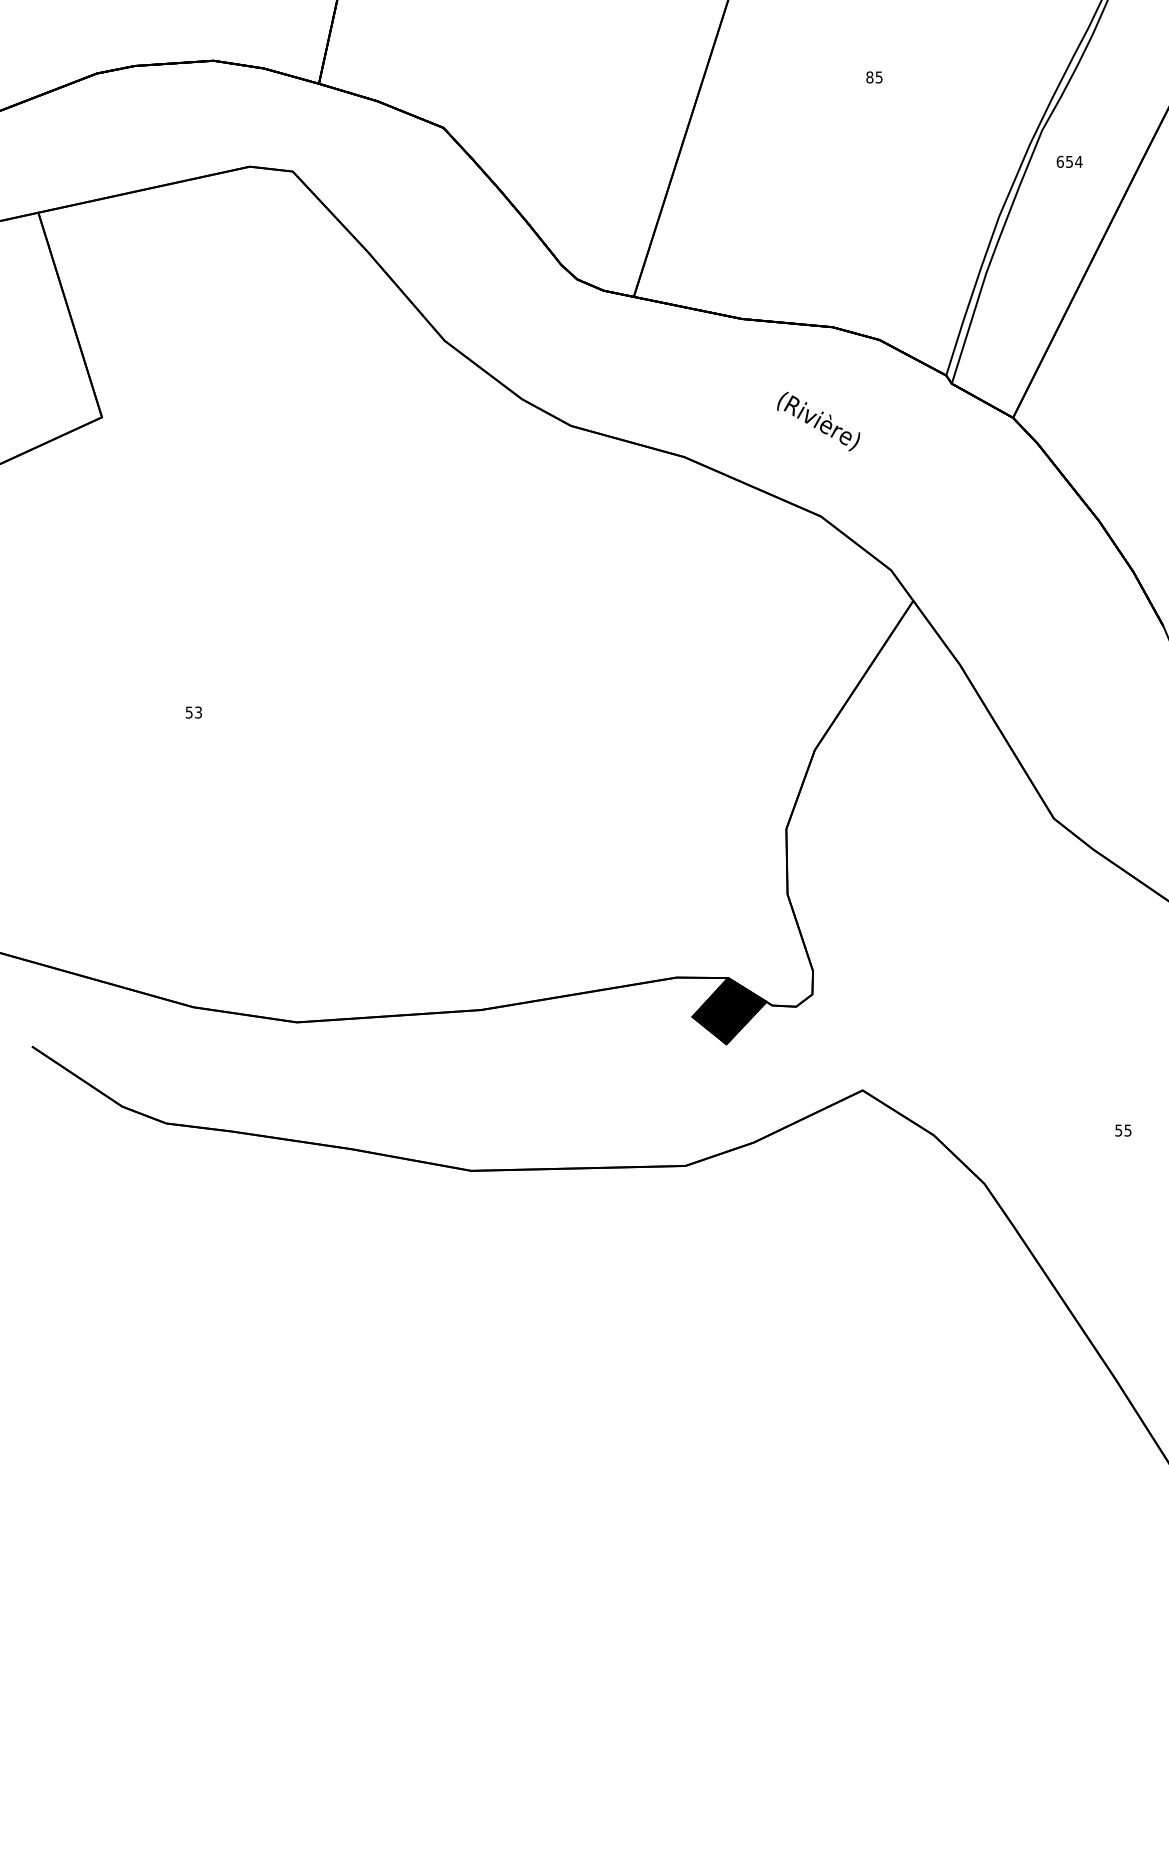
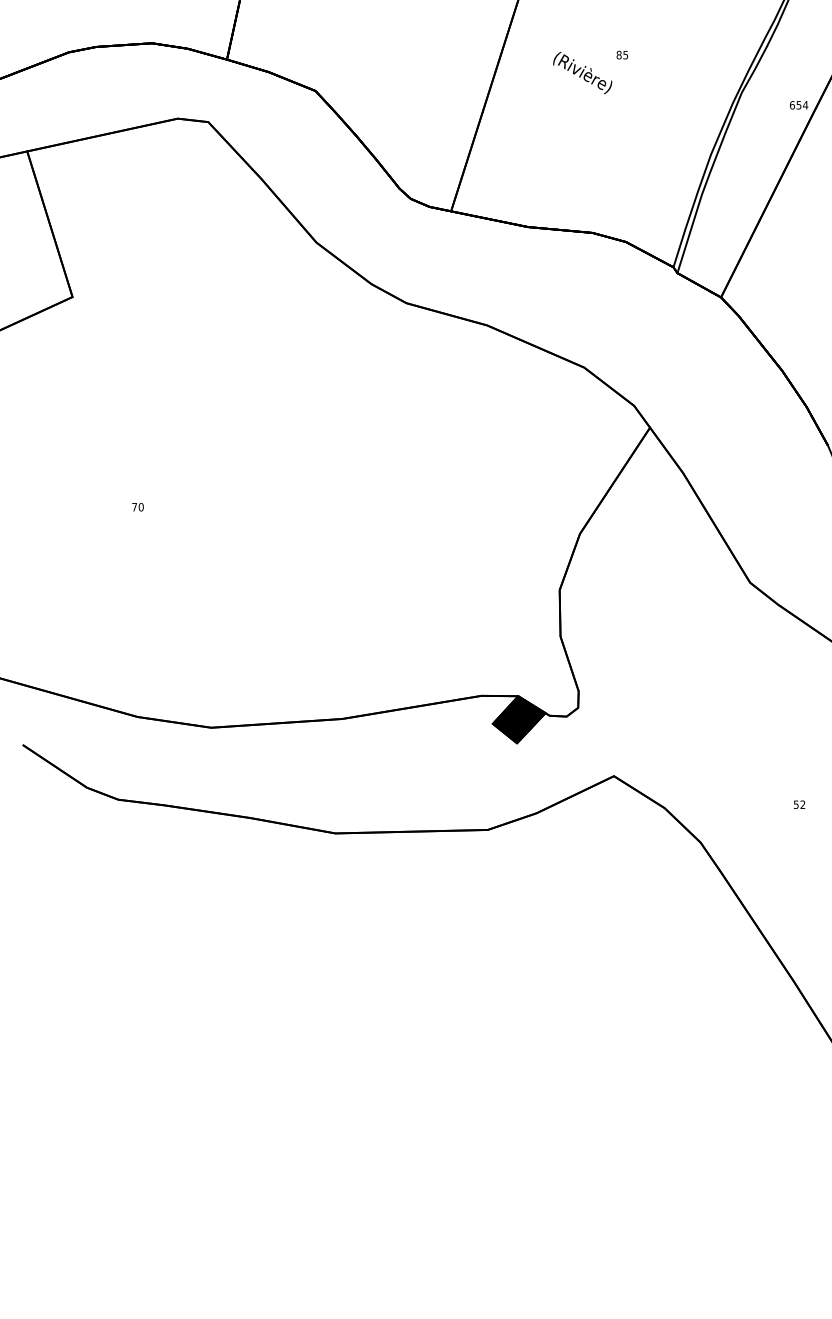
text: (1069, 161) -> (798, 105), moved
text: (818, 421) -> (582, 72), moved
text: (193, 712) -> (137, 507), 53 -> 70
text: (1127, 1130) -> (802, 804), 55 -> 52

